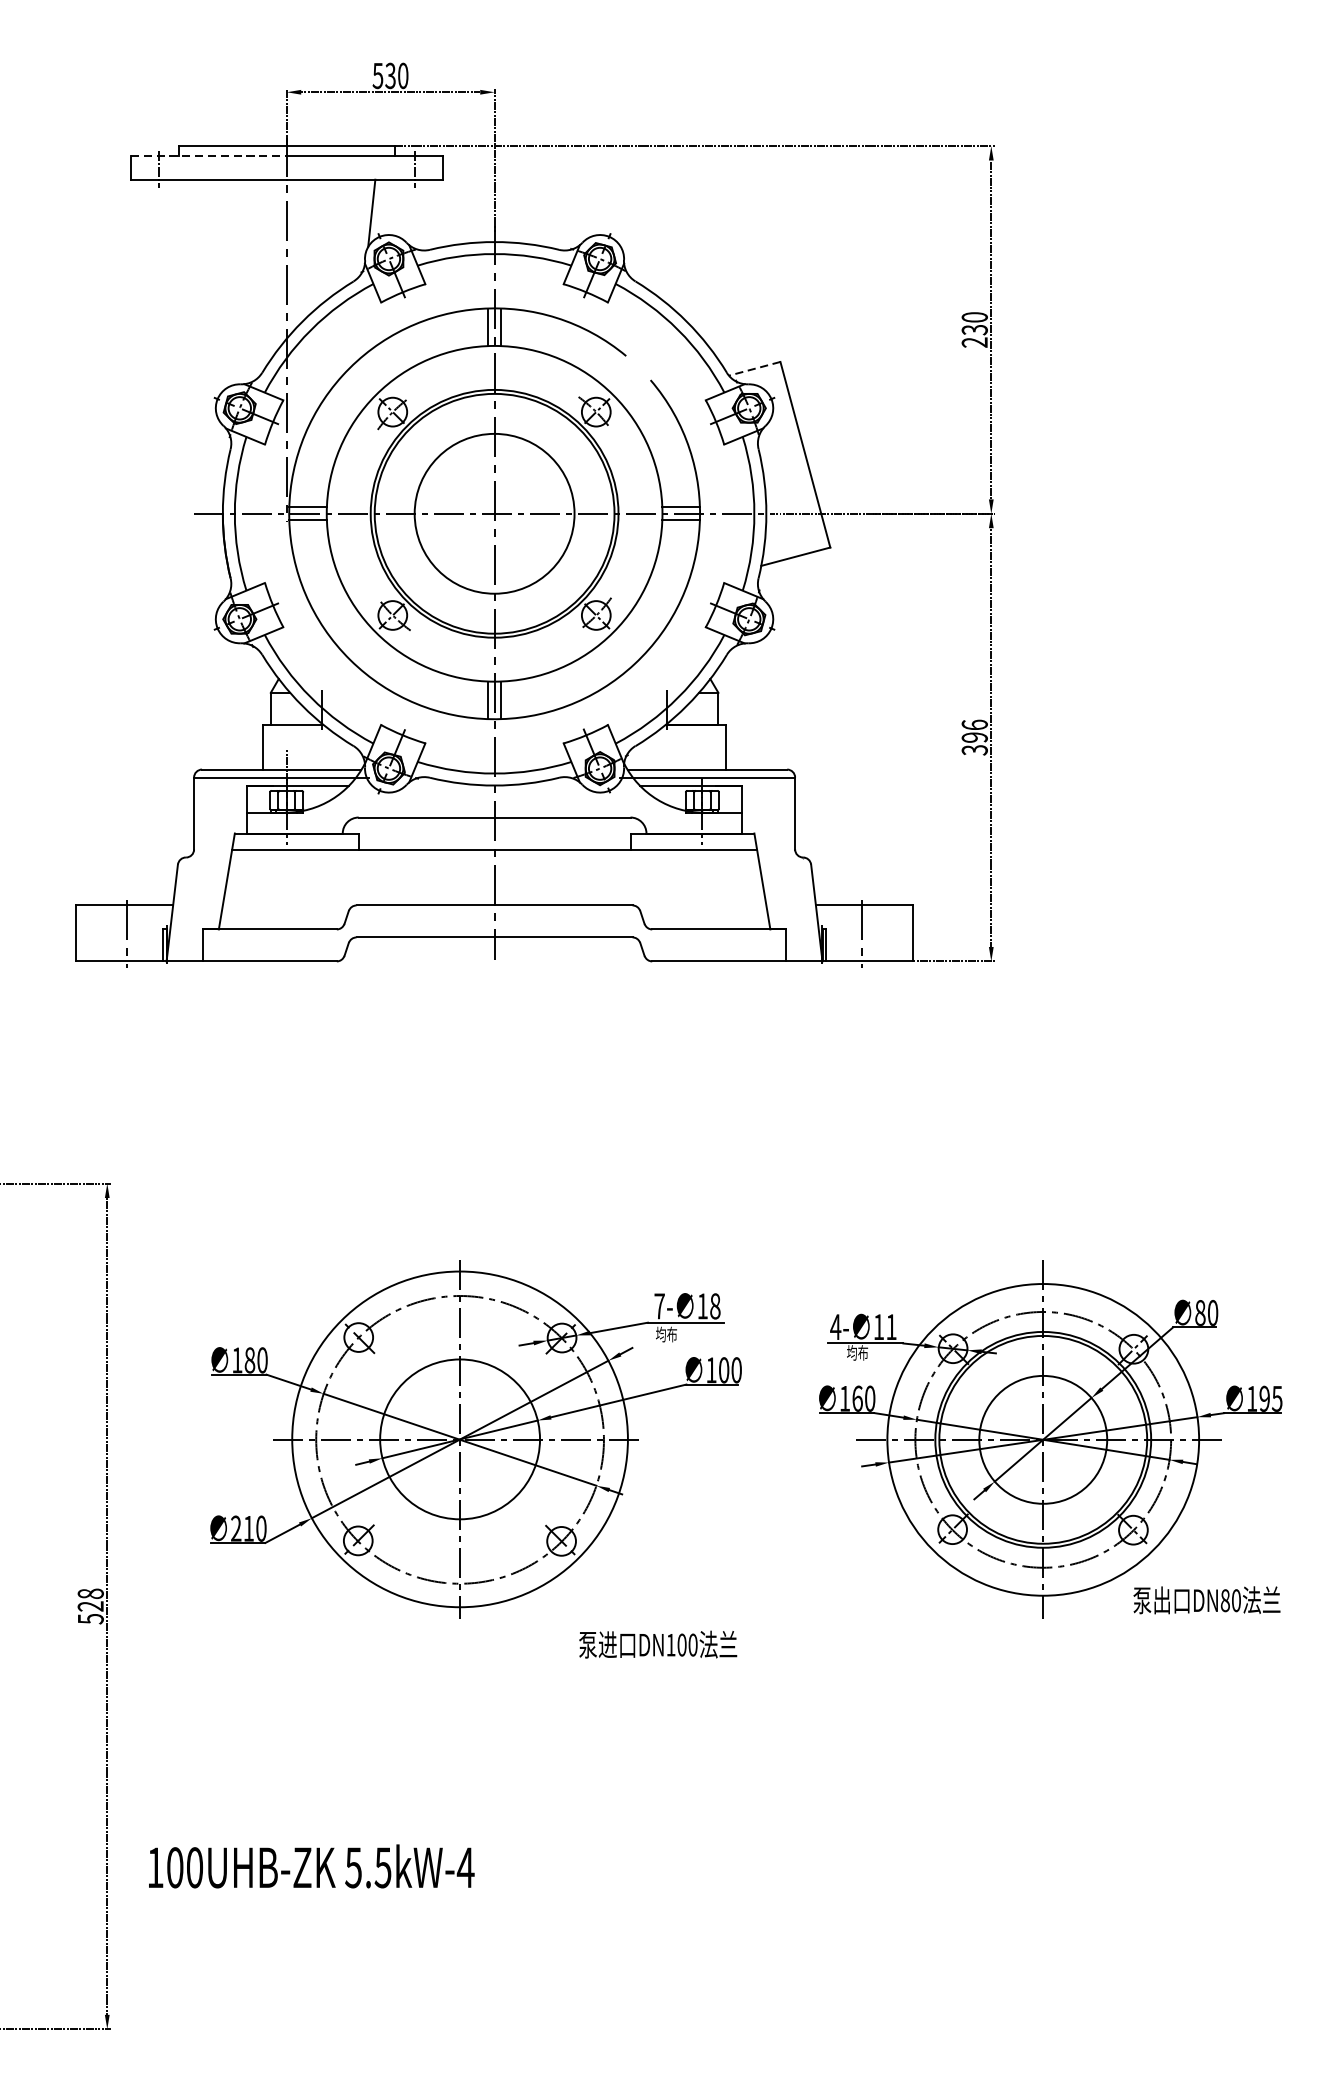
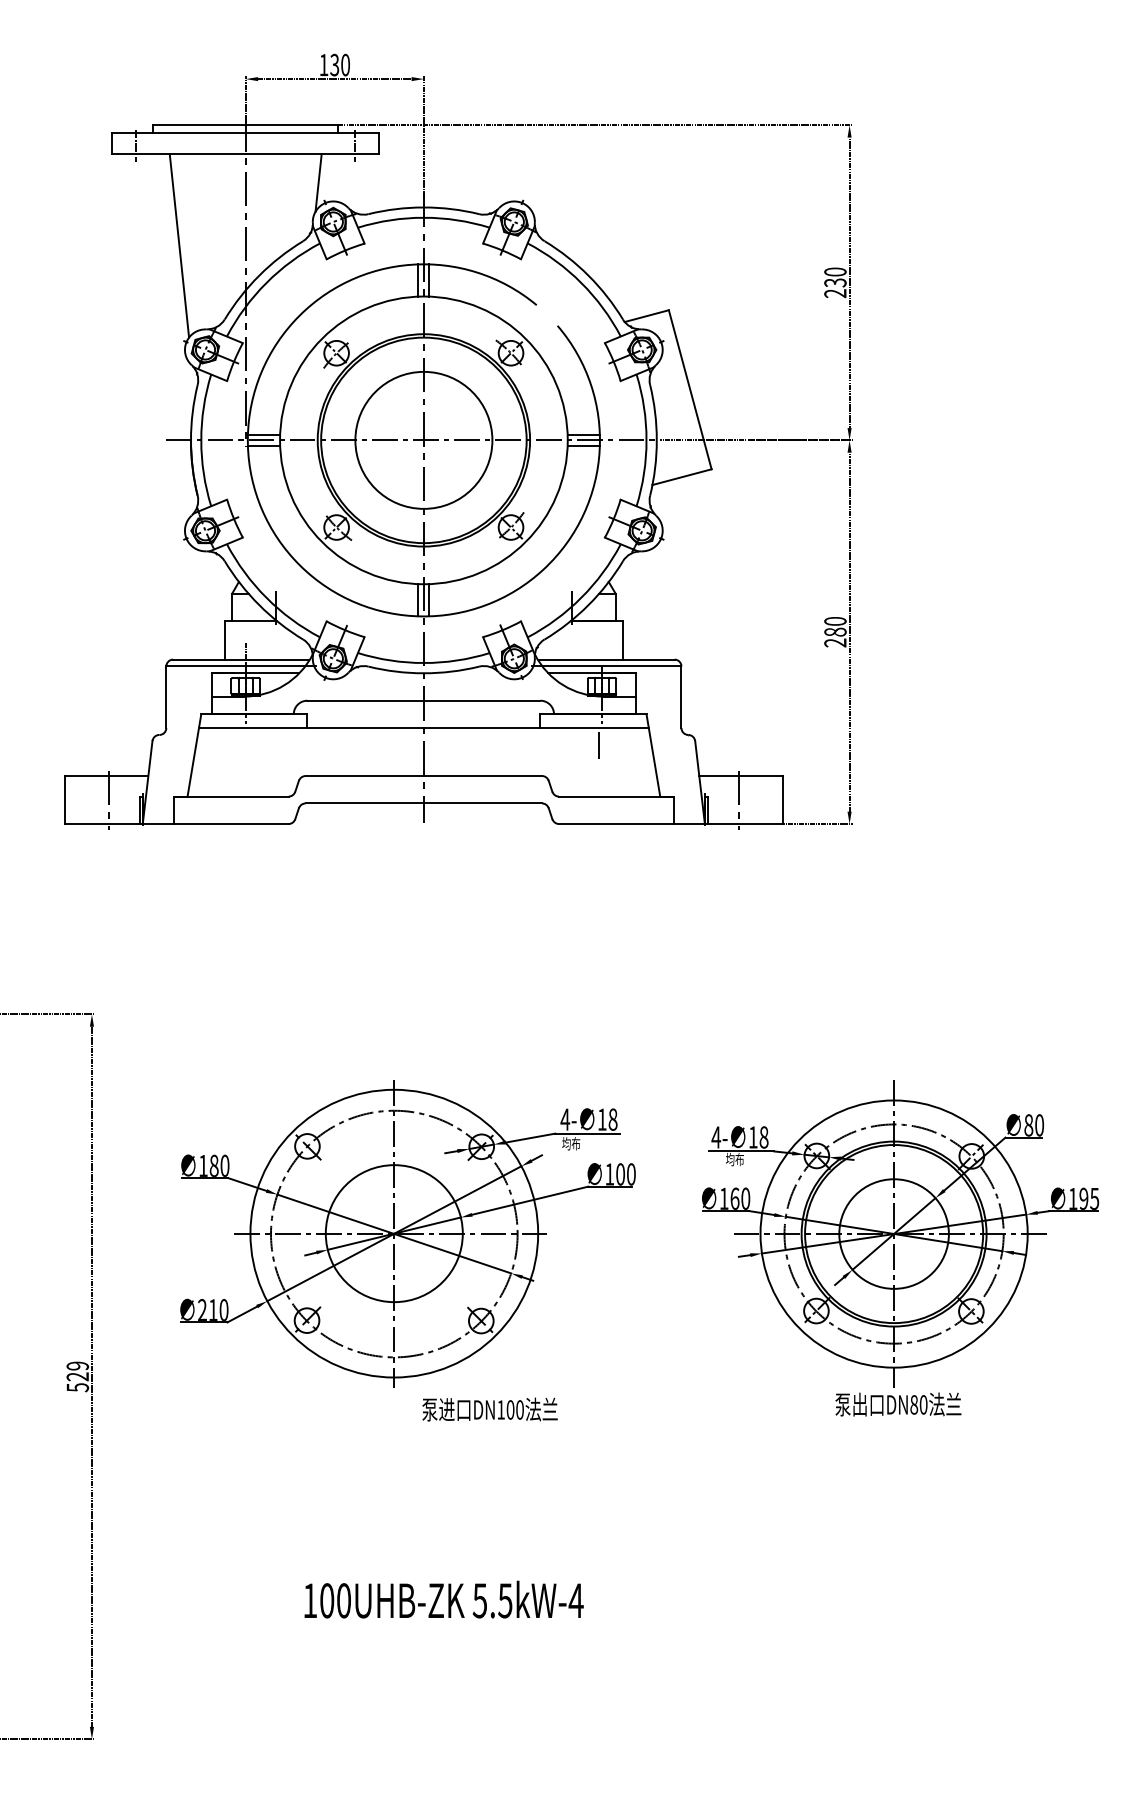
text: (377, 76) -> (323, 65), 530 -> 130
line: (209, 155) -> (179, 133), dashed -> solid
line: (209, 286) -> (179, 245), added
line: (754, 369) -> (646, 316), dashed -> solid
text: (974, 736) -> (835, 631), 396 -> 280
line: (698, 869) -> (598, 745), added
text: (659, 1306) -> (565, 1119), 7- -> 4-
text: (890, 1327) -> (763, 1137), 11 -> 18
text: (90, 1593) -> (77, 1365), 528 -> 529
text: (1207, 1600) -> (898, 1404), moved
text: (657, 1644) -> (489, 1409), moved
text: (310, 1866) -> (443, 1599), moved

